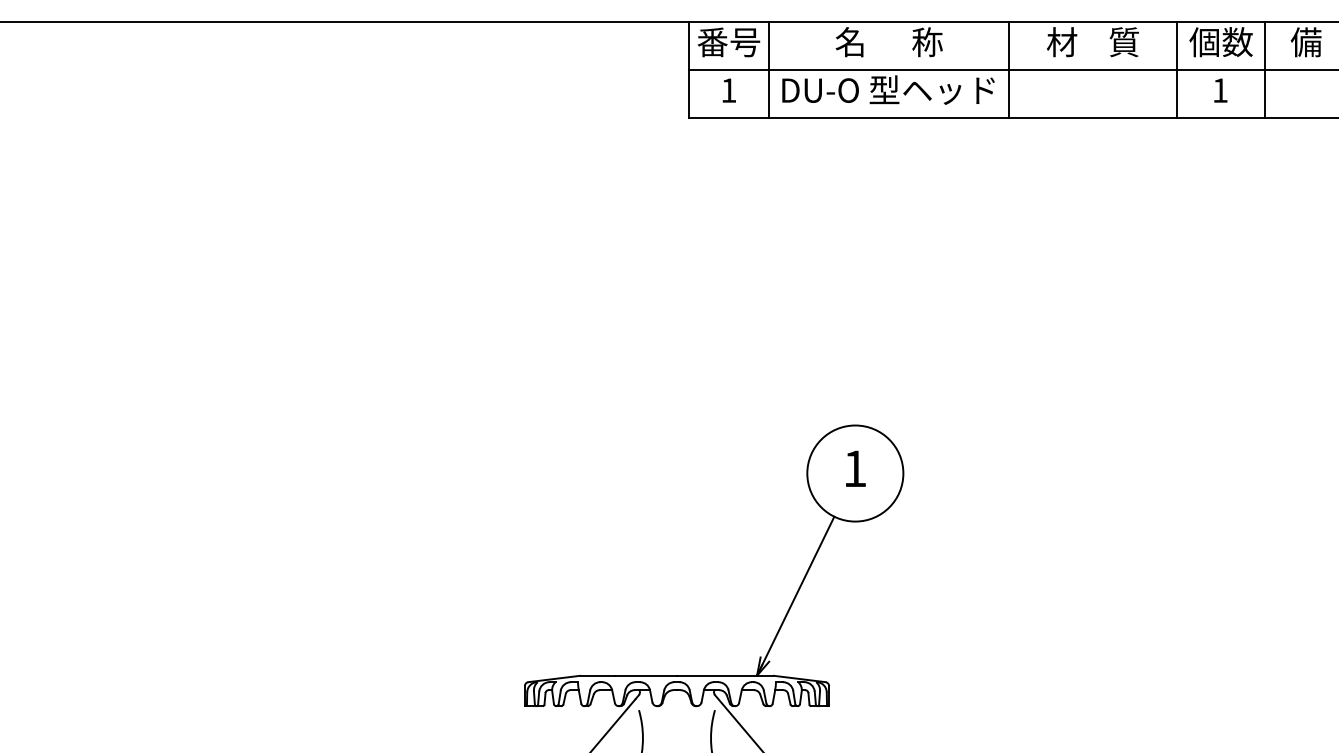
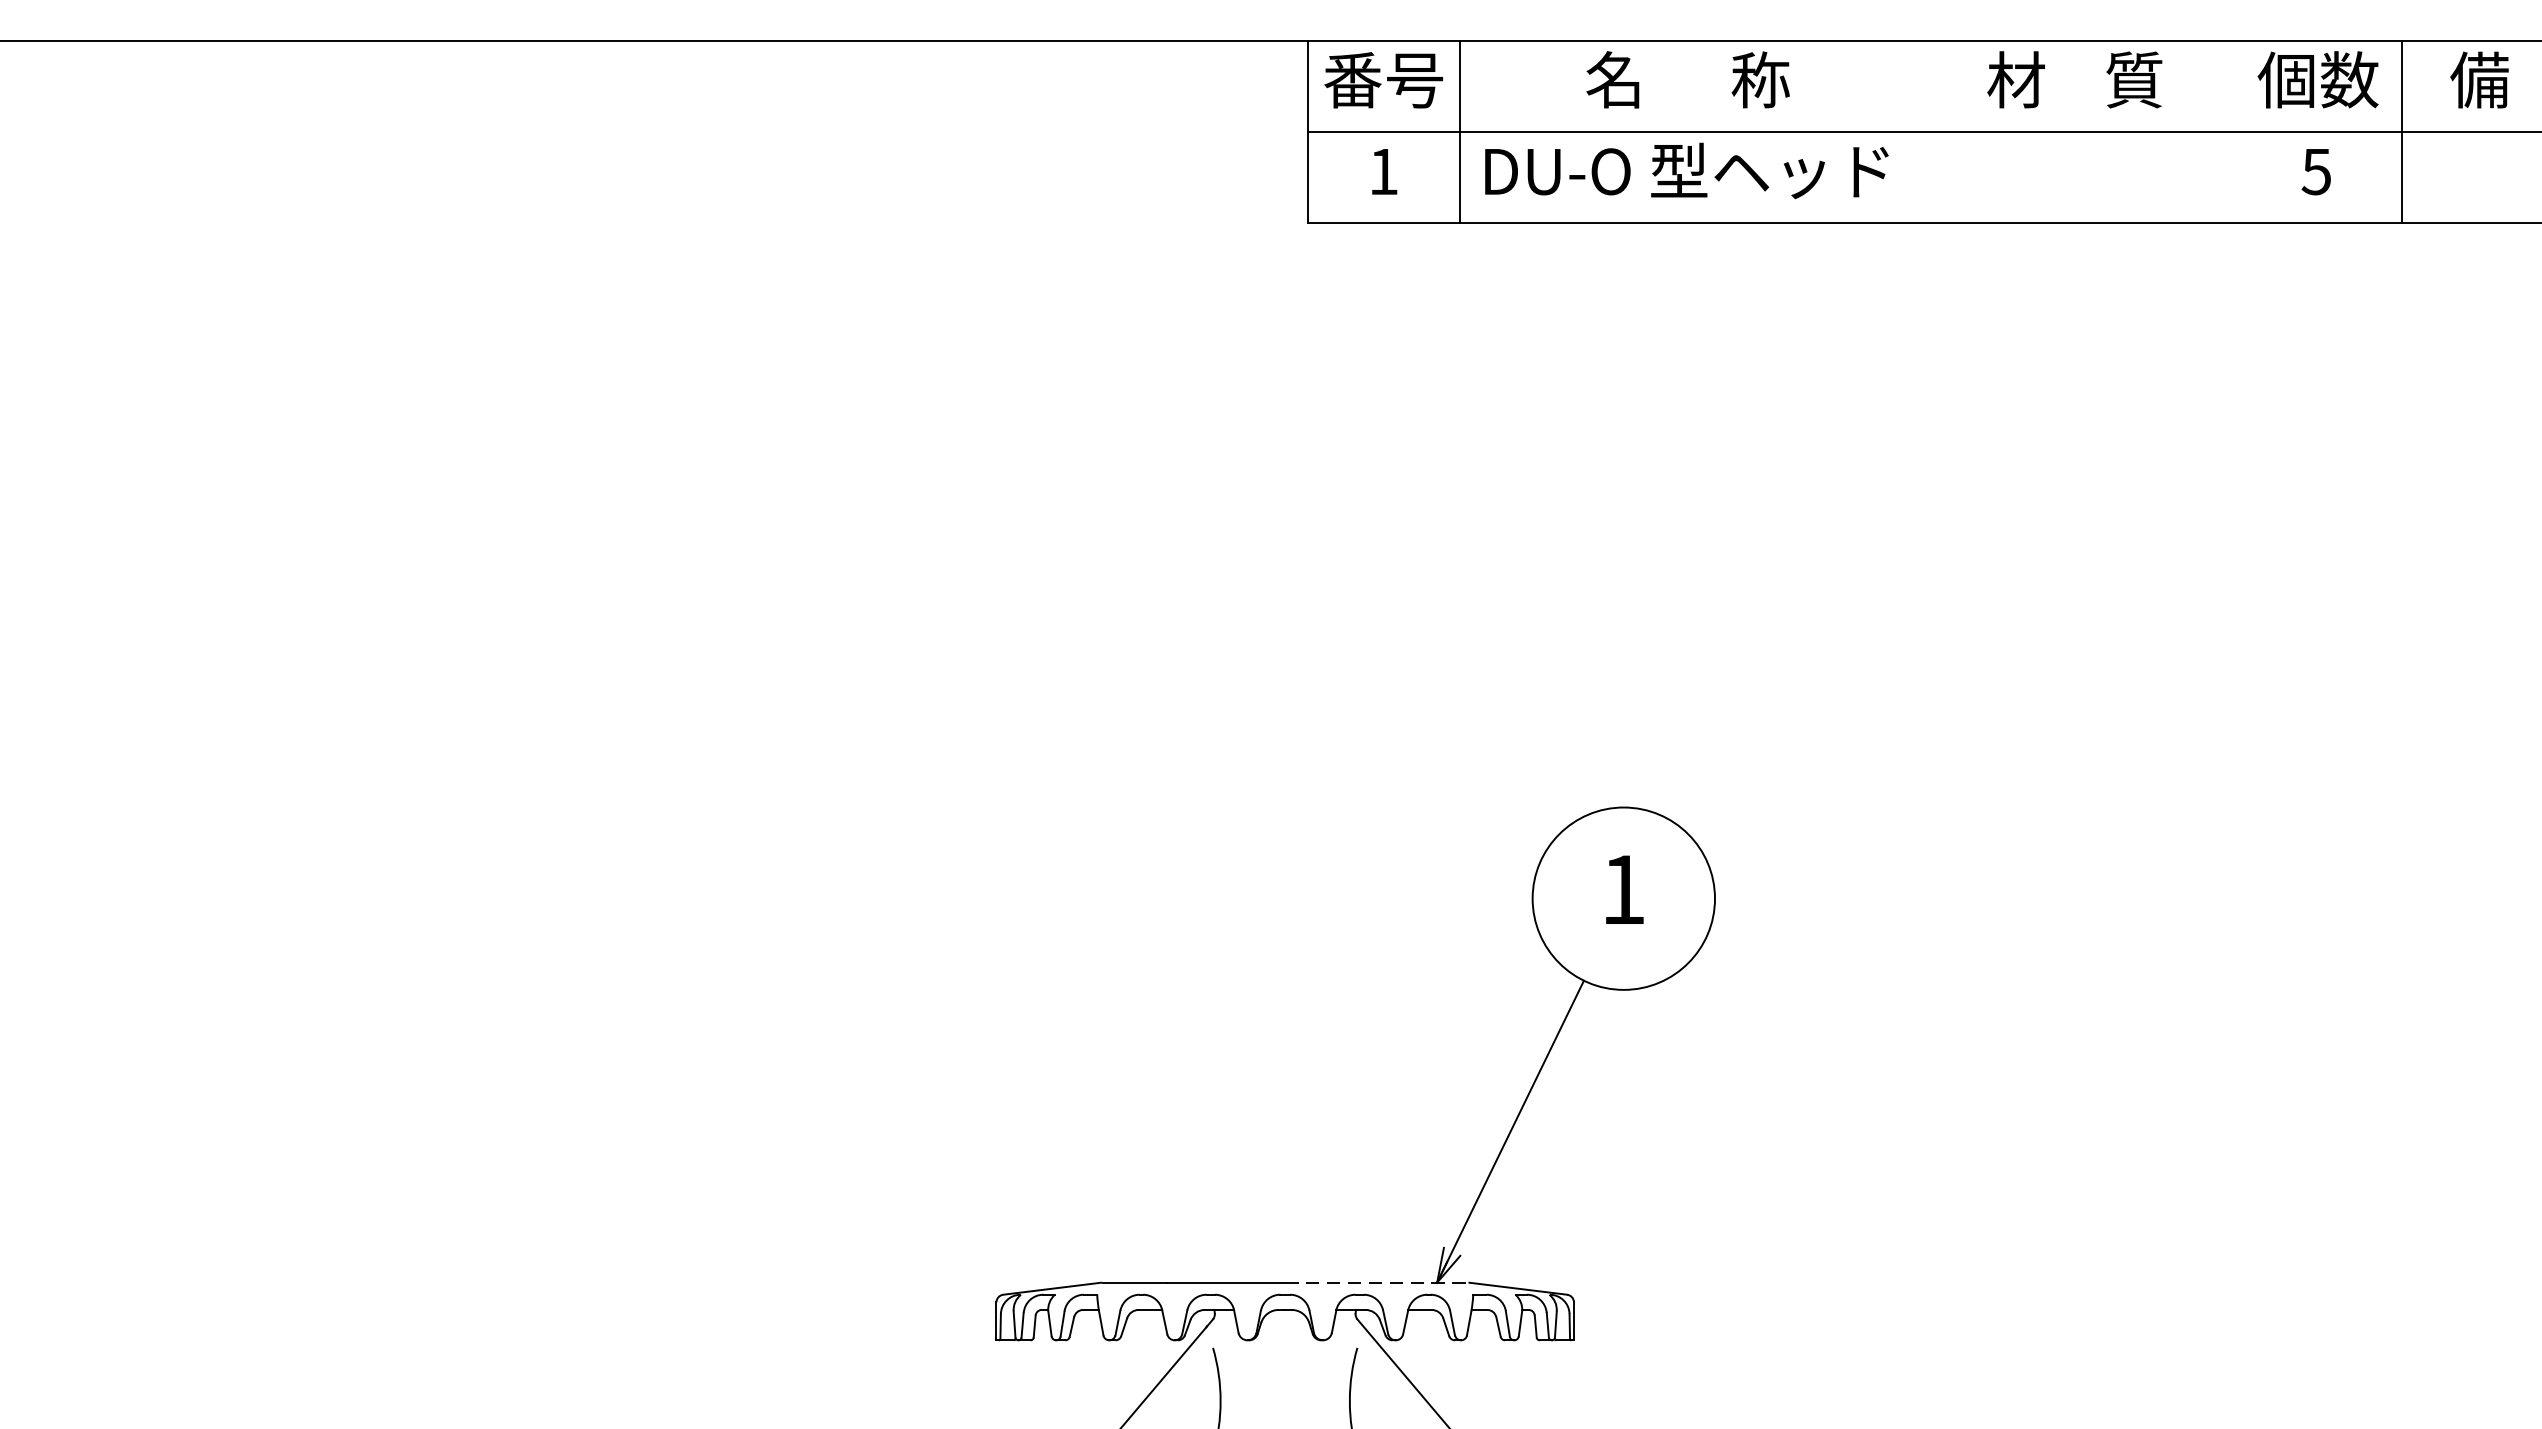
line: (1009, 69) -> (1916, 131), removed
line: (1177, 69) -> (2235, 131), removed
text: (1219, 90) -> (2315, 171), 1 -> 5
line: (725, 675) -> (1377, 1282), solid -> dashed

